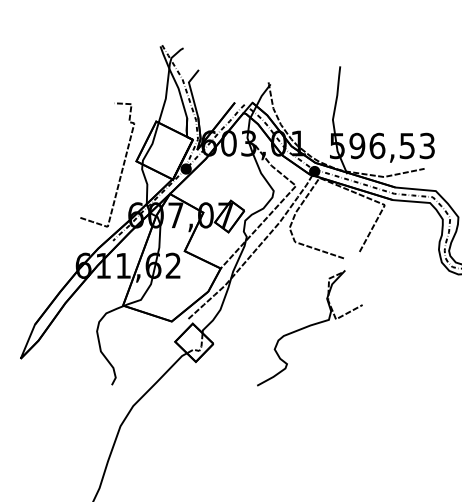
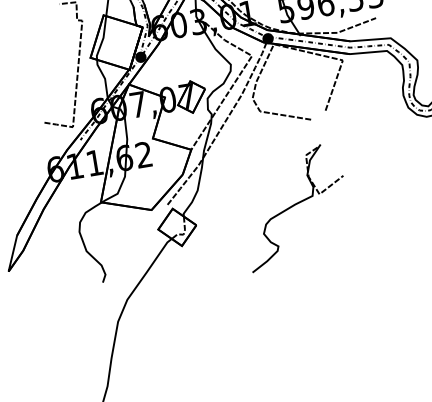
part: (309, 328) -> (294, 207), moved

